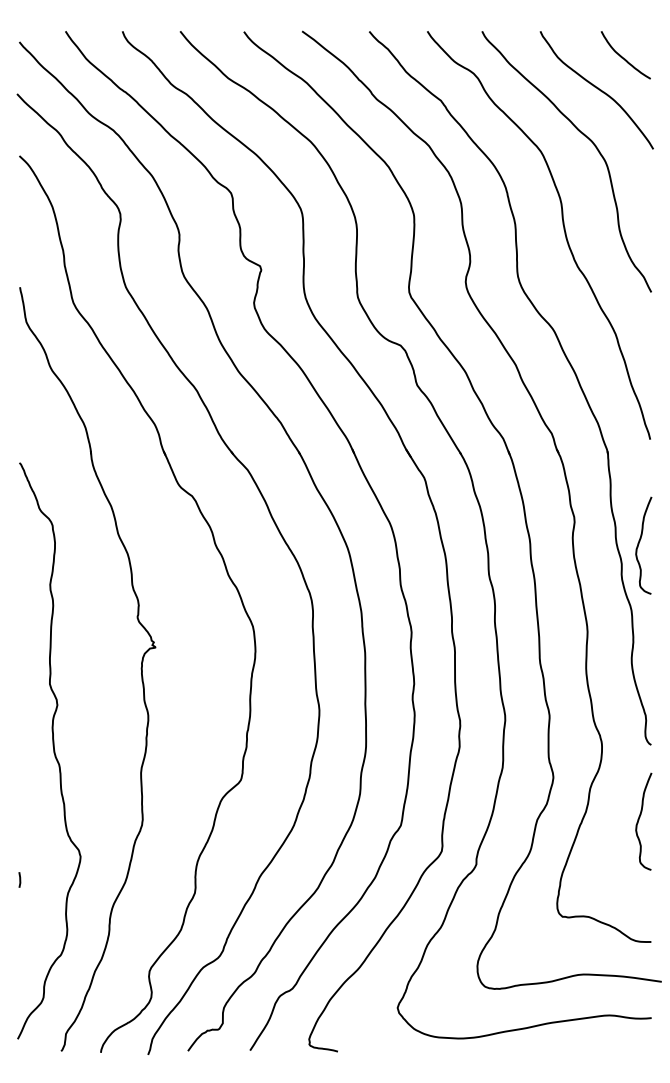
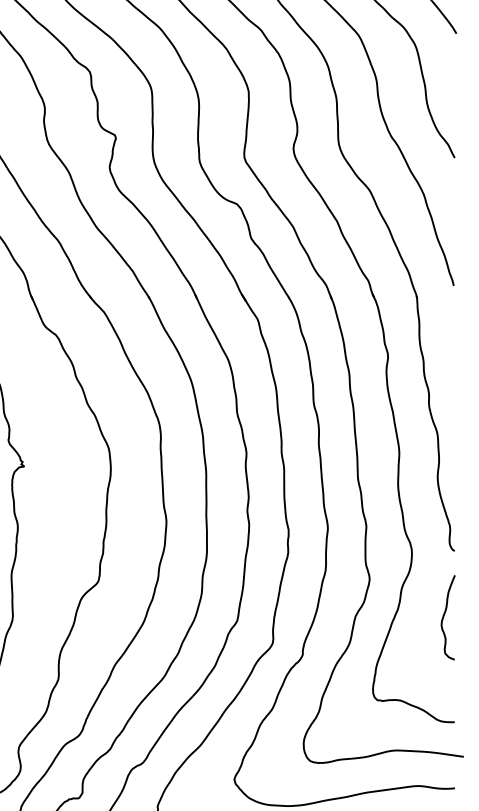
curve: (639, 544) -> (444, 376), removed

